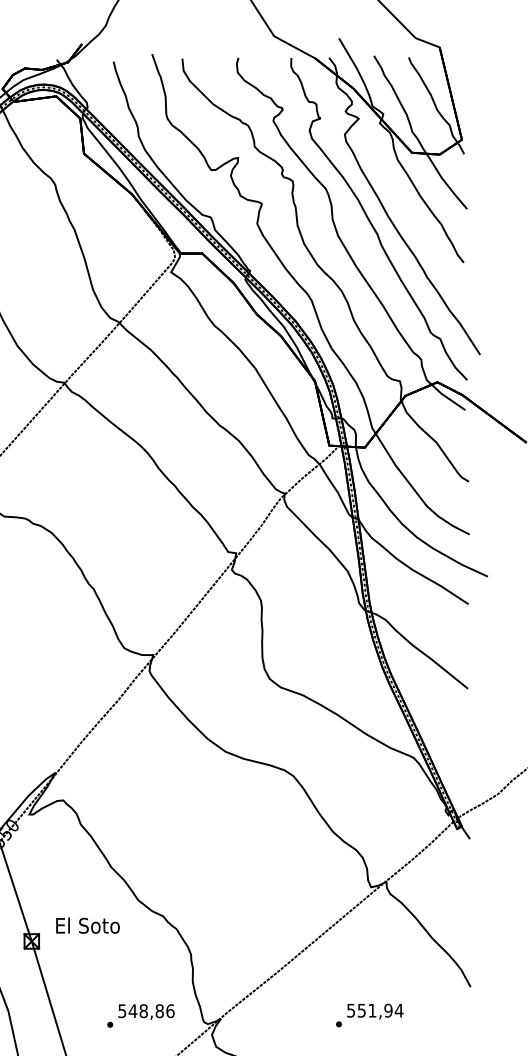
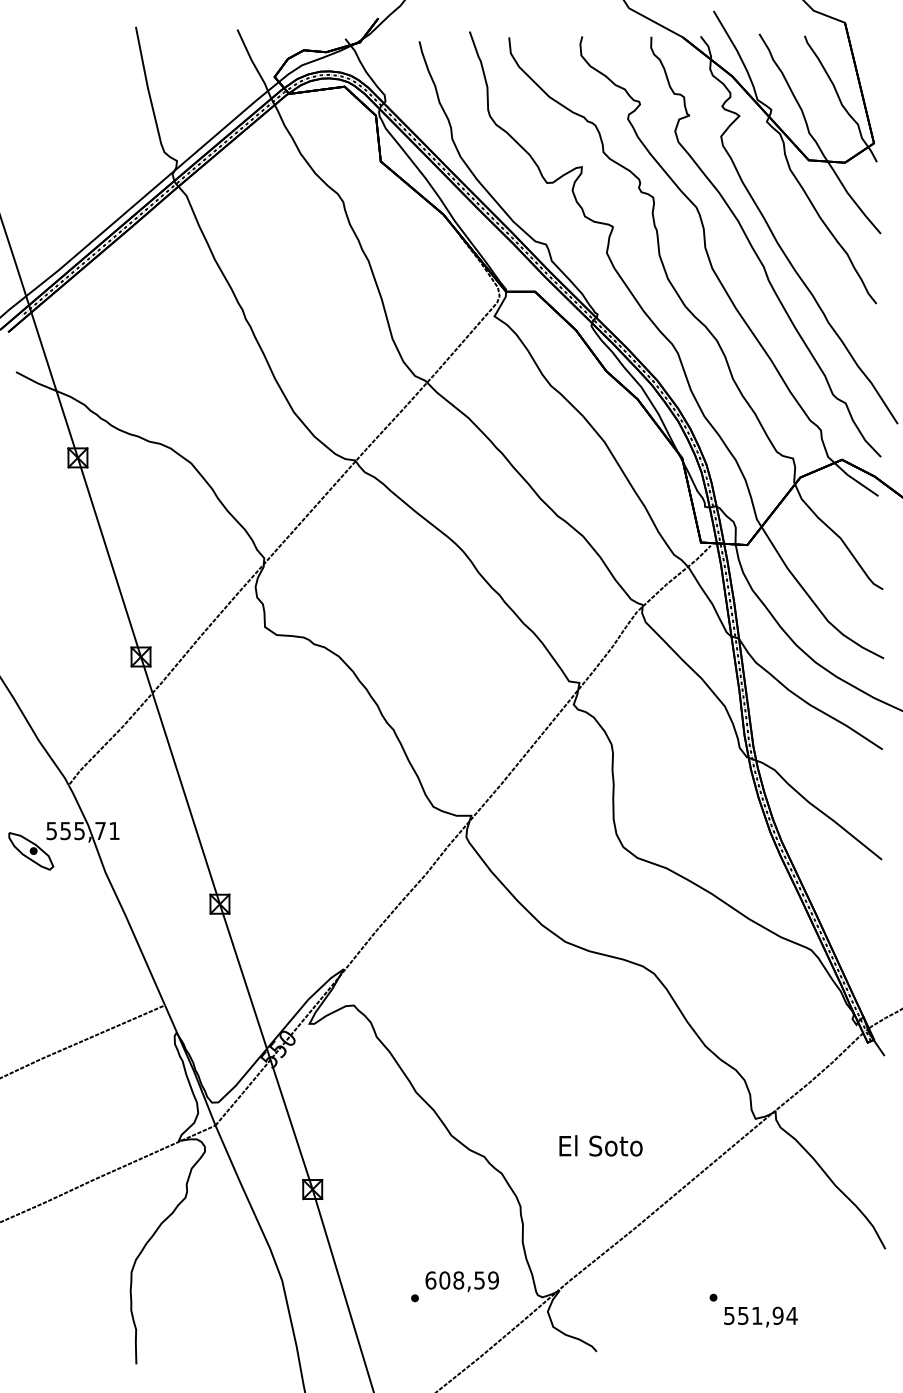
text: (87, 925) -> (600, 1145), moved
text: (146, 1011) -> (462, 1280), 548,86 -> 608,59
text: (374, 1011) -> (760, 1316), moved

